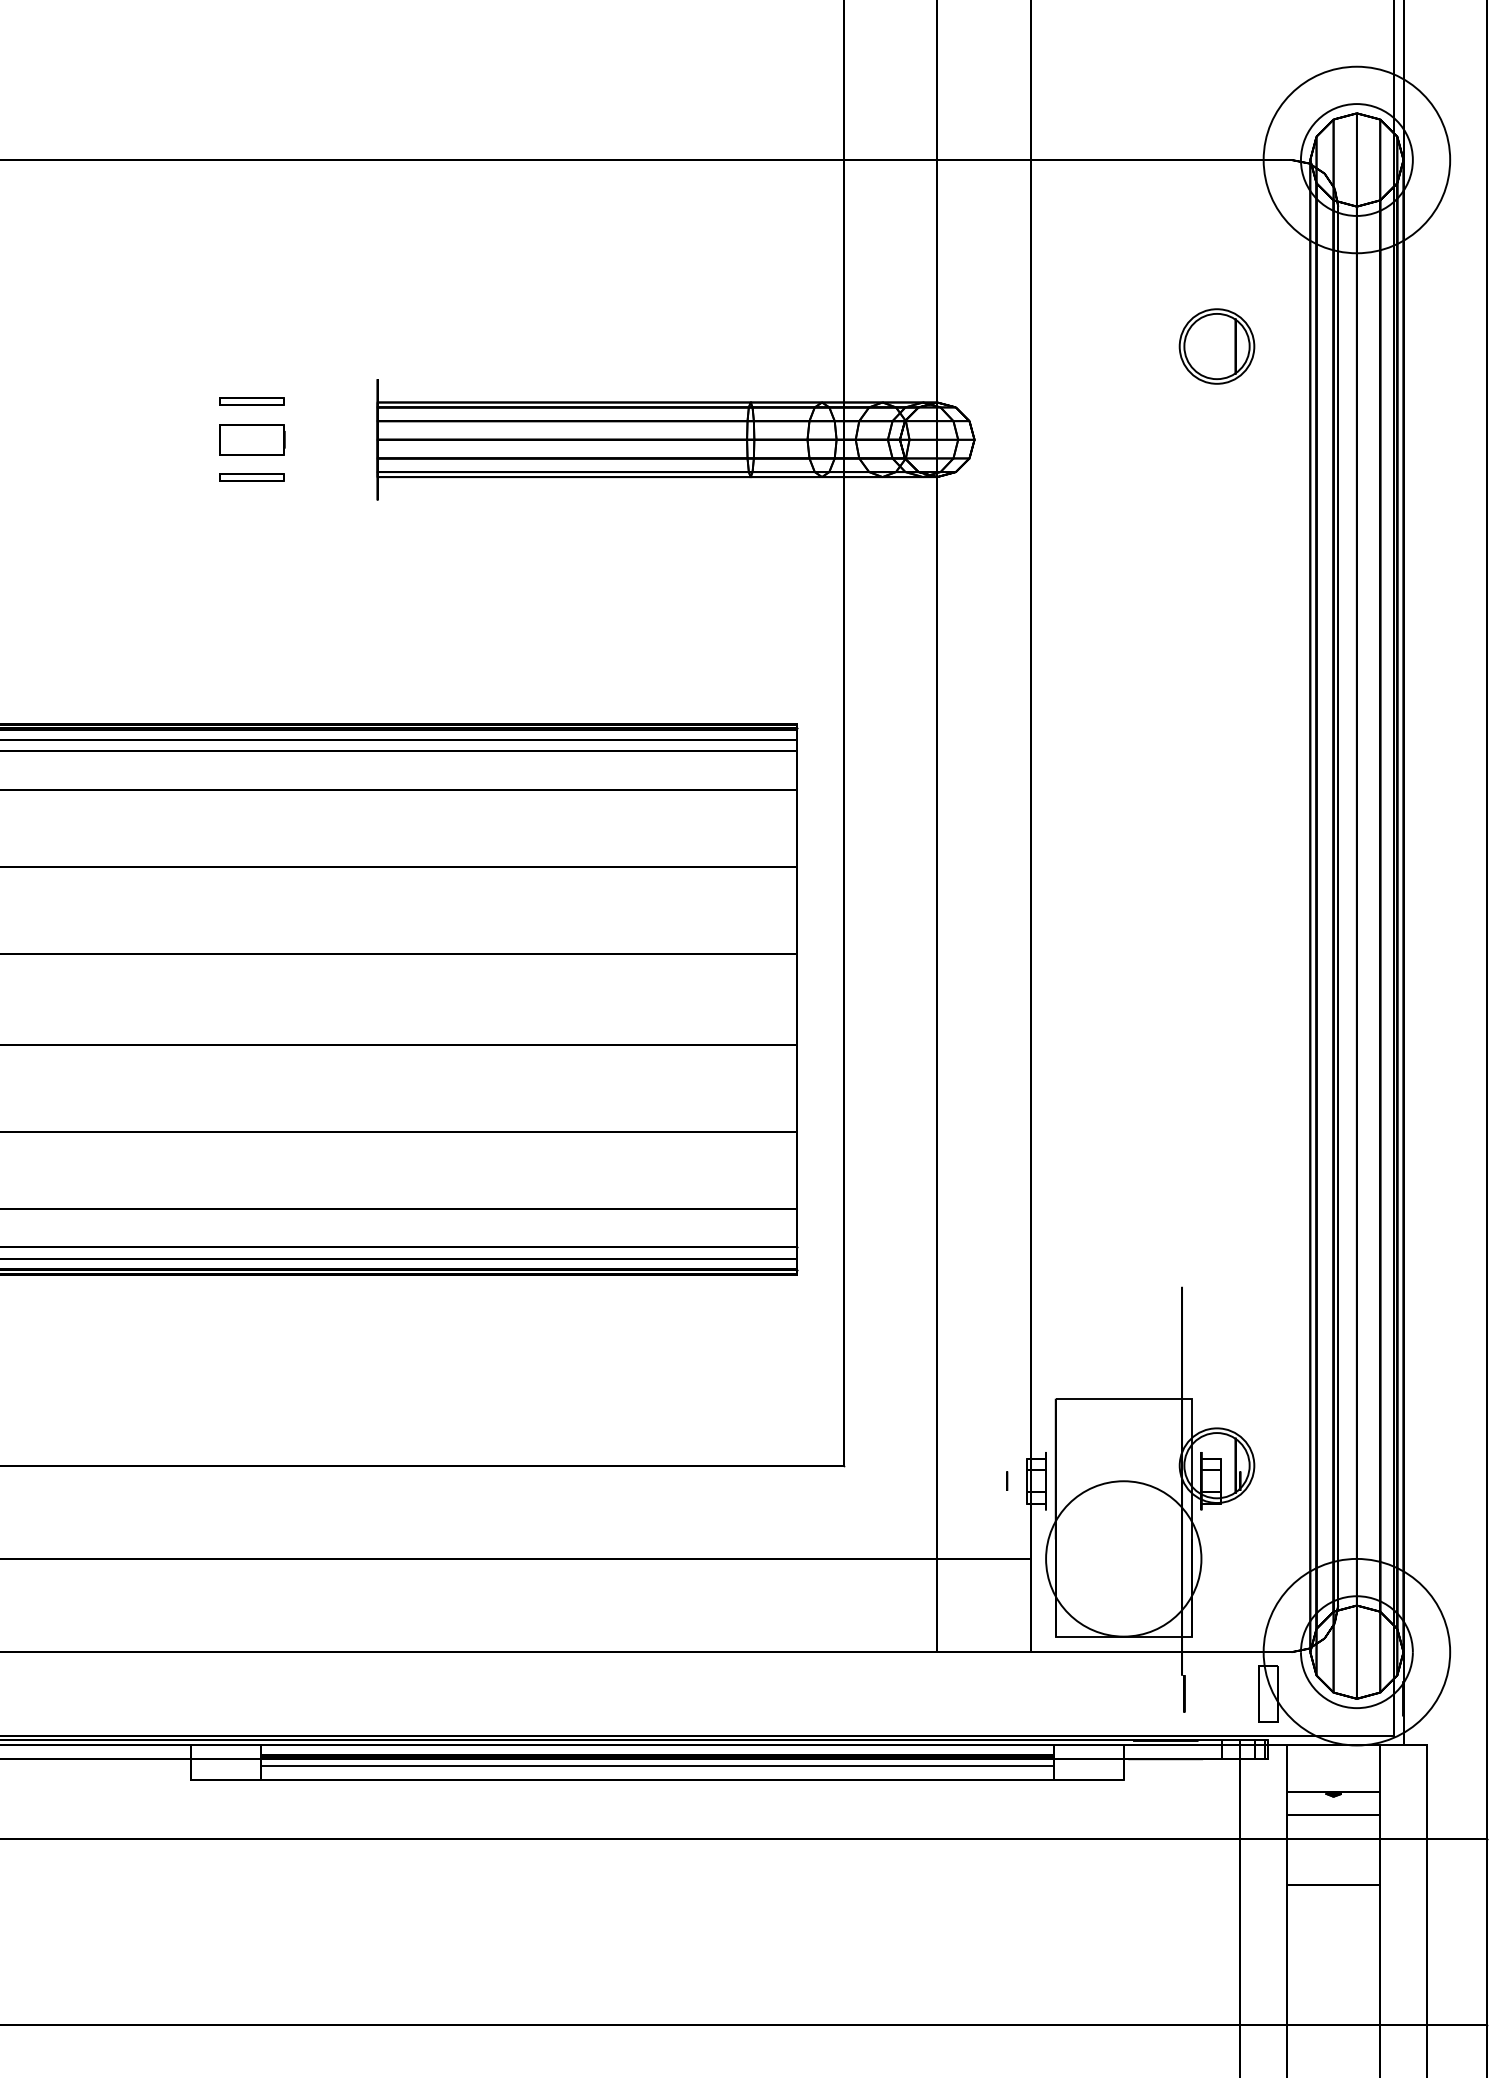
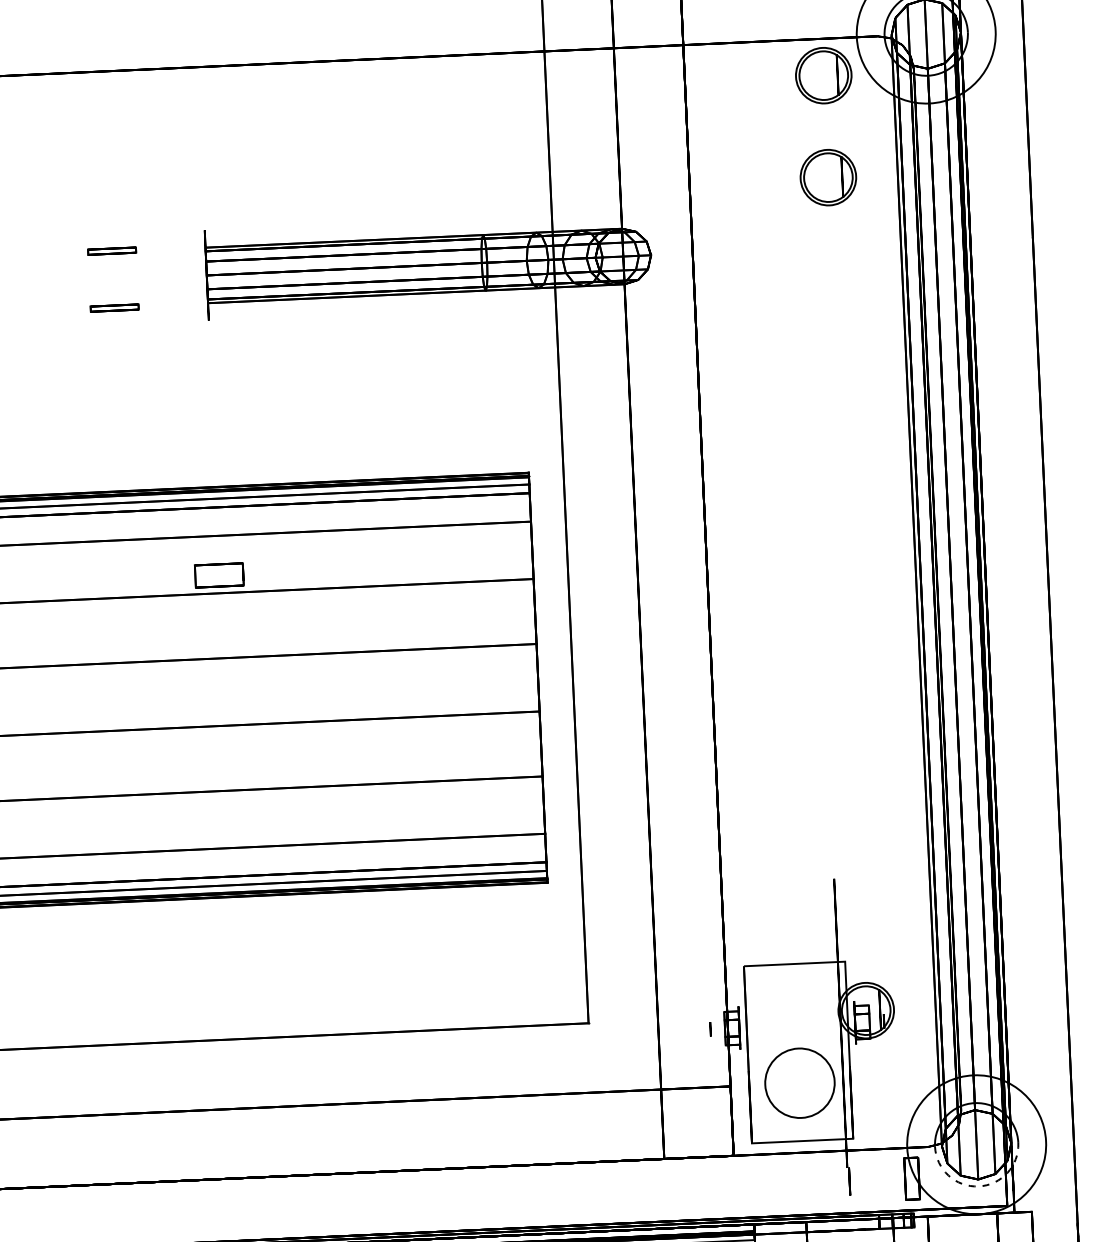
part: (1216, 209) -> (823, 75), added
part: (252, 439) -> (219, 575), moved
circle: (1123, 1558) -> (799, 1082), size x0.6
arc: (1356, 1708) -> (978, 1186), solid -> dashed

